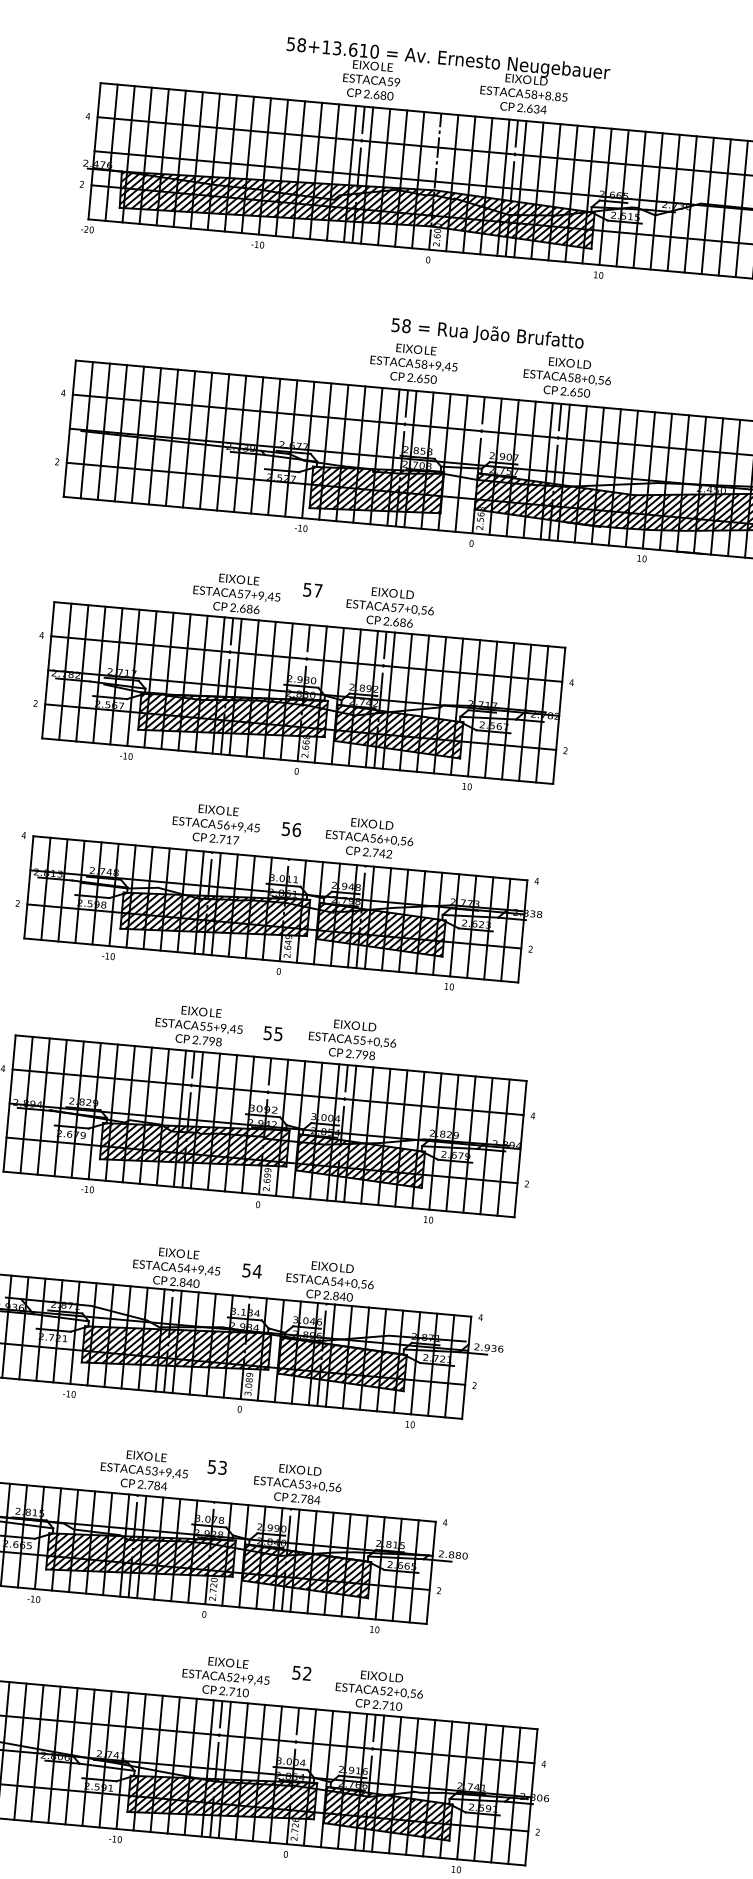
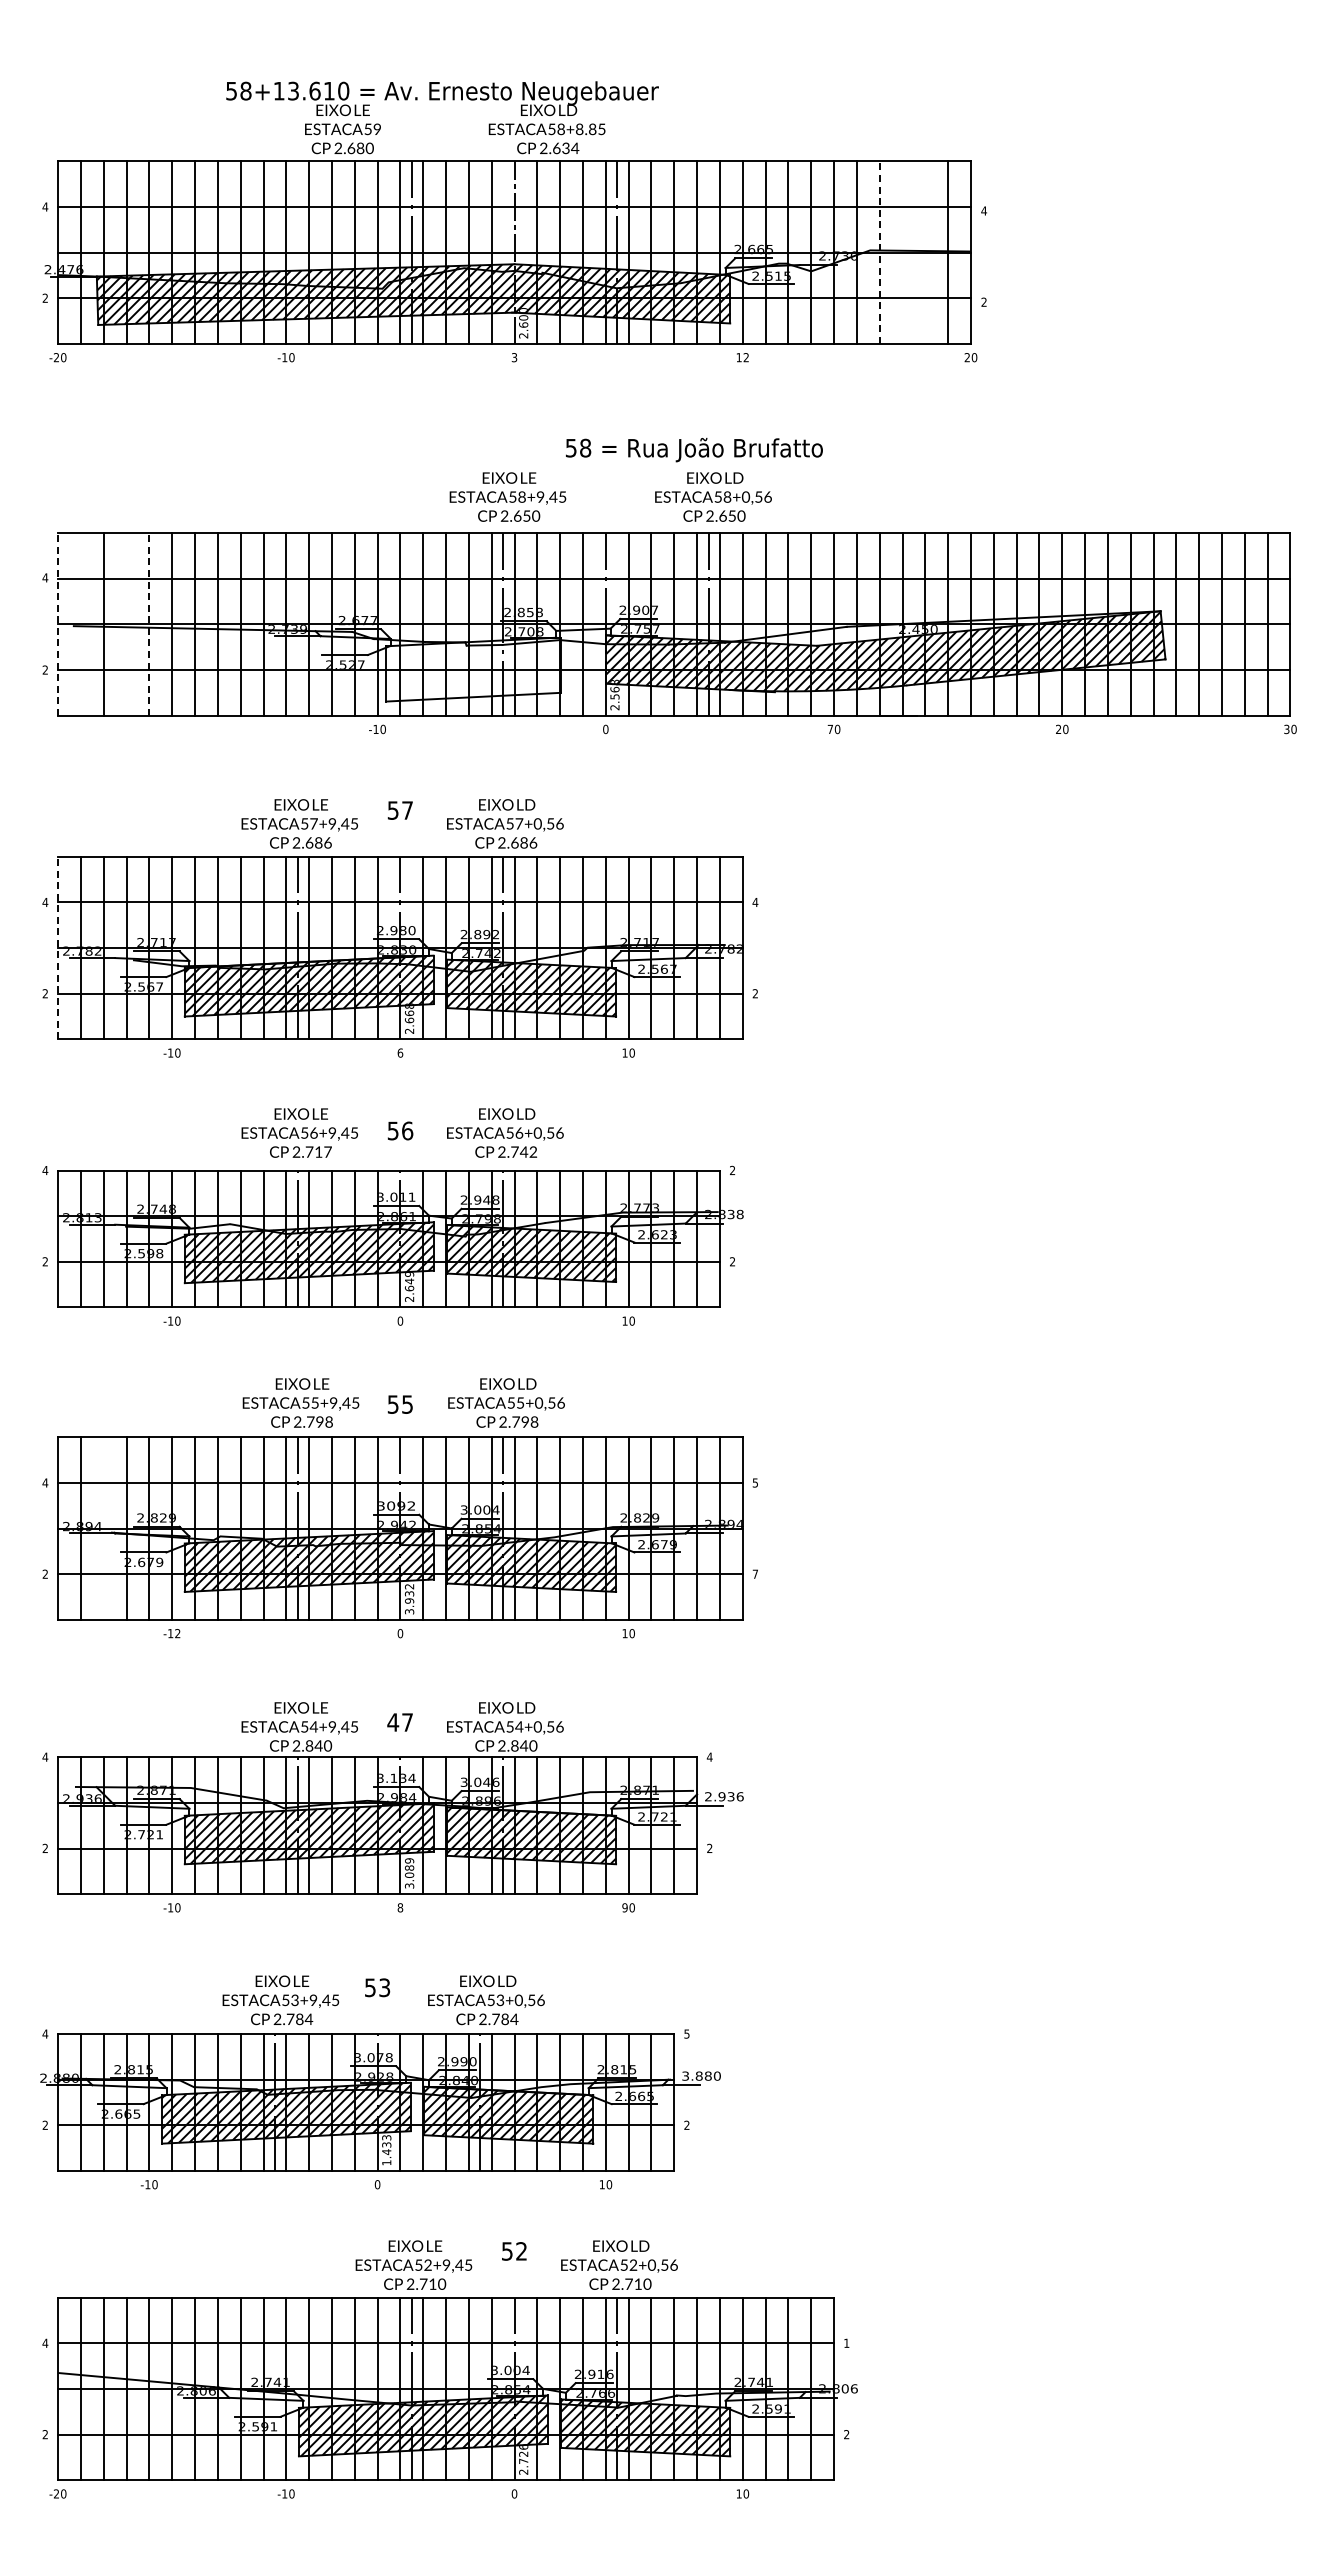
text: (446, 77) -> (442, 117), moved
line: (707, 205) -> (879, 252), solid -> dashed
line: (724, 207) -> (902, 252), removed
line: (741, 208) -> (925, 252), removed
text: (428, 259) -> (514, 357), 0 -> 3
text: (601, 275) -> (746, 357), 10 -> 12
text: (487, 335) -> (694, 450), moved
line: (70, 428) -> (58, 623), solid -> dashed
line: (86, 430) -> (80, 624), removed
line: (120, 433) -> (126, 624), removed
line: (138, 434) -> (149, 623), solid -> dashed
hatch: (376, 490) -> (473, 669), removed
text: (638, 557) -> (829, 728), 10 -> 70
line: (48, 669) -> (58, 947), solid -> dashed
text: (296, 770) -> (400, 1052), 0 -> 6
text: (536, 881) -> (732, 1170), 4 -> 2
line: (43, 1106) -> (103, 1528), removed
text: (533, 1115) -> (755, 1482), 4 -> 5
text: (267, 1179) -> (409, 1599), 2.699 -> 3.932
text: (526, 1183) -> (754, 1573), 2 -> 7
text: (91, 1189) -> (177, 1633), -10 -> -12
text: (252, 1271) -> (400, 1722), 54 -> 47
text: (239, 1409) -> (400, 1907), 0 -> 8
text: (407, 1424) -> (624, 1907), 10 -> 90
text: (444, 1522) -> (686, 2033), 4 -> 5
text: (441, 1554) -> (685, 2076), 2.880 -> 3.880
text: (213, 1589) -> (386, 2150), 2.720 -> 1.433
text: (543, 1763) -> (846, 2342), 4 -> 1

